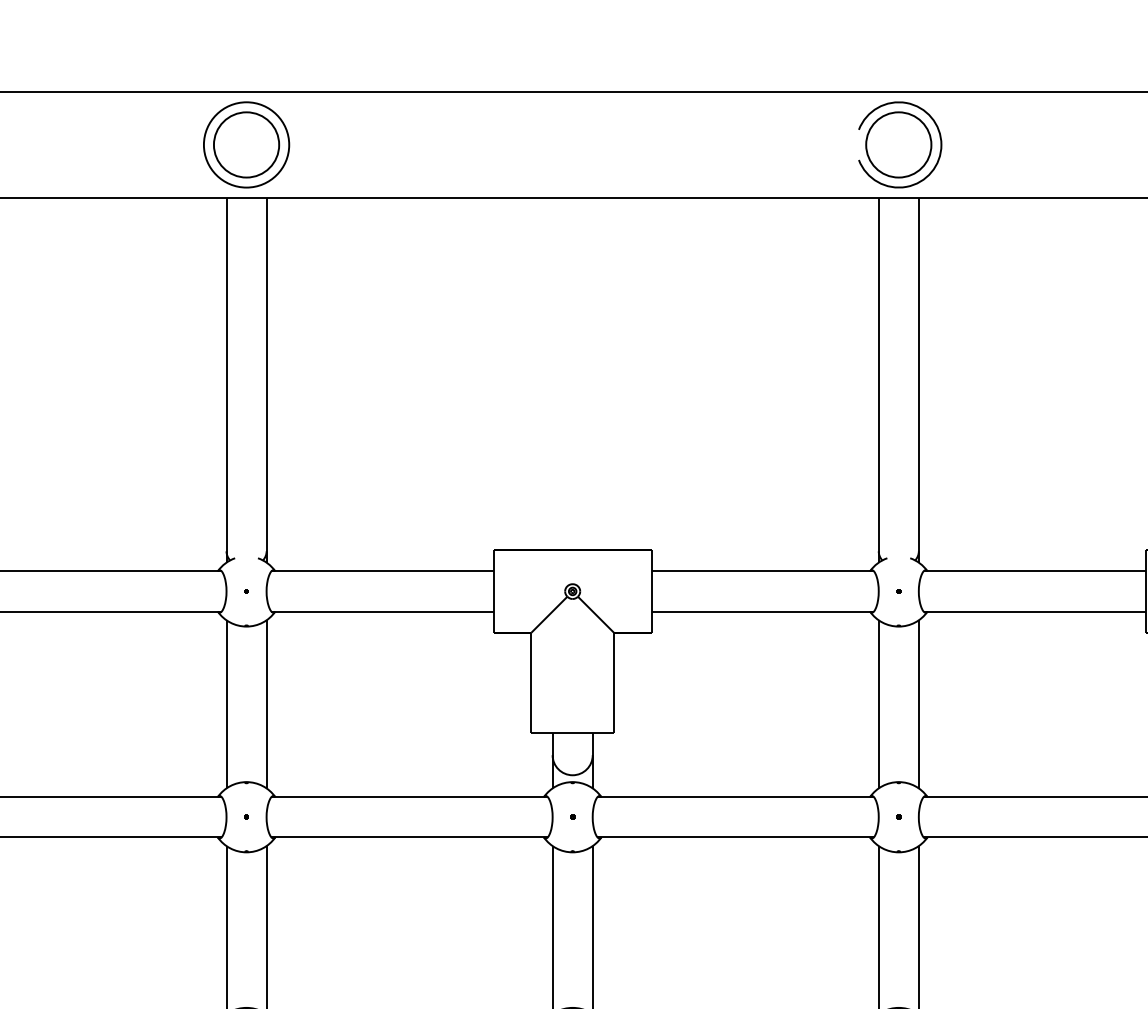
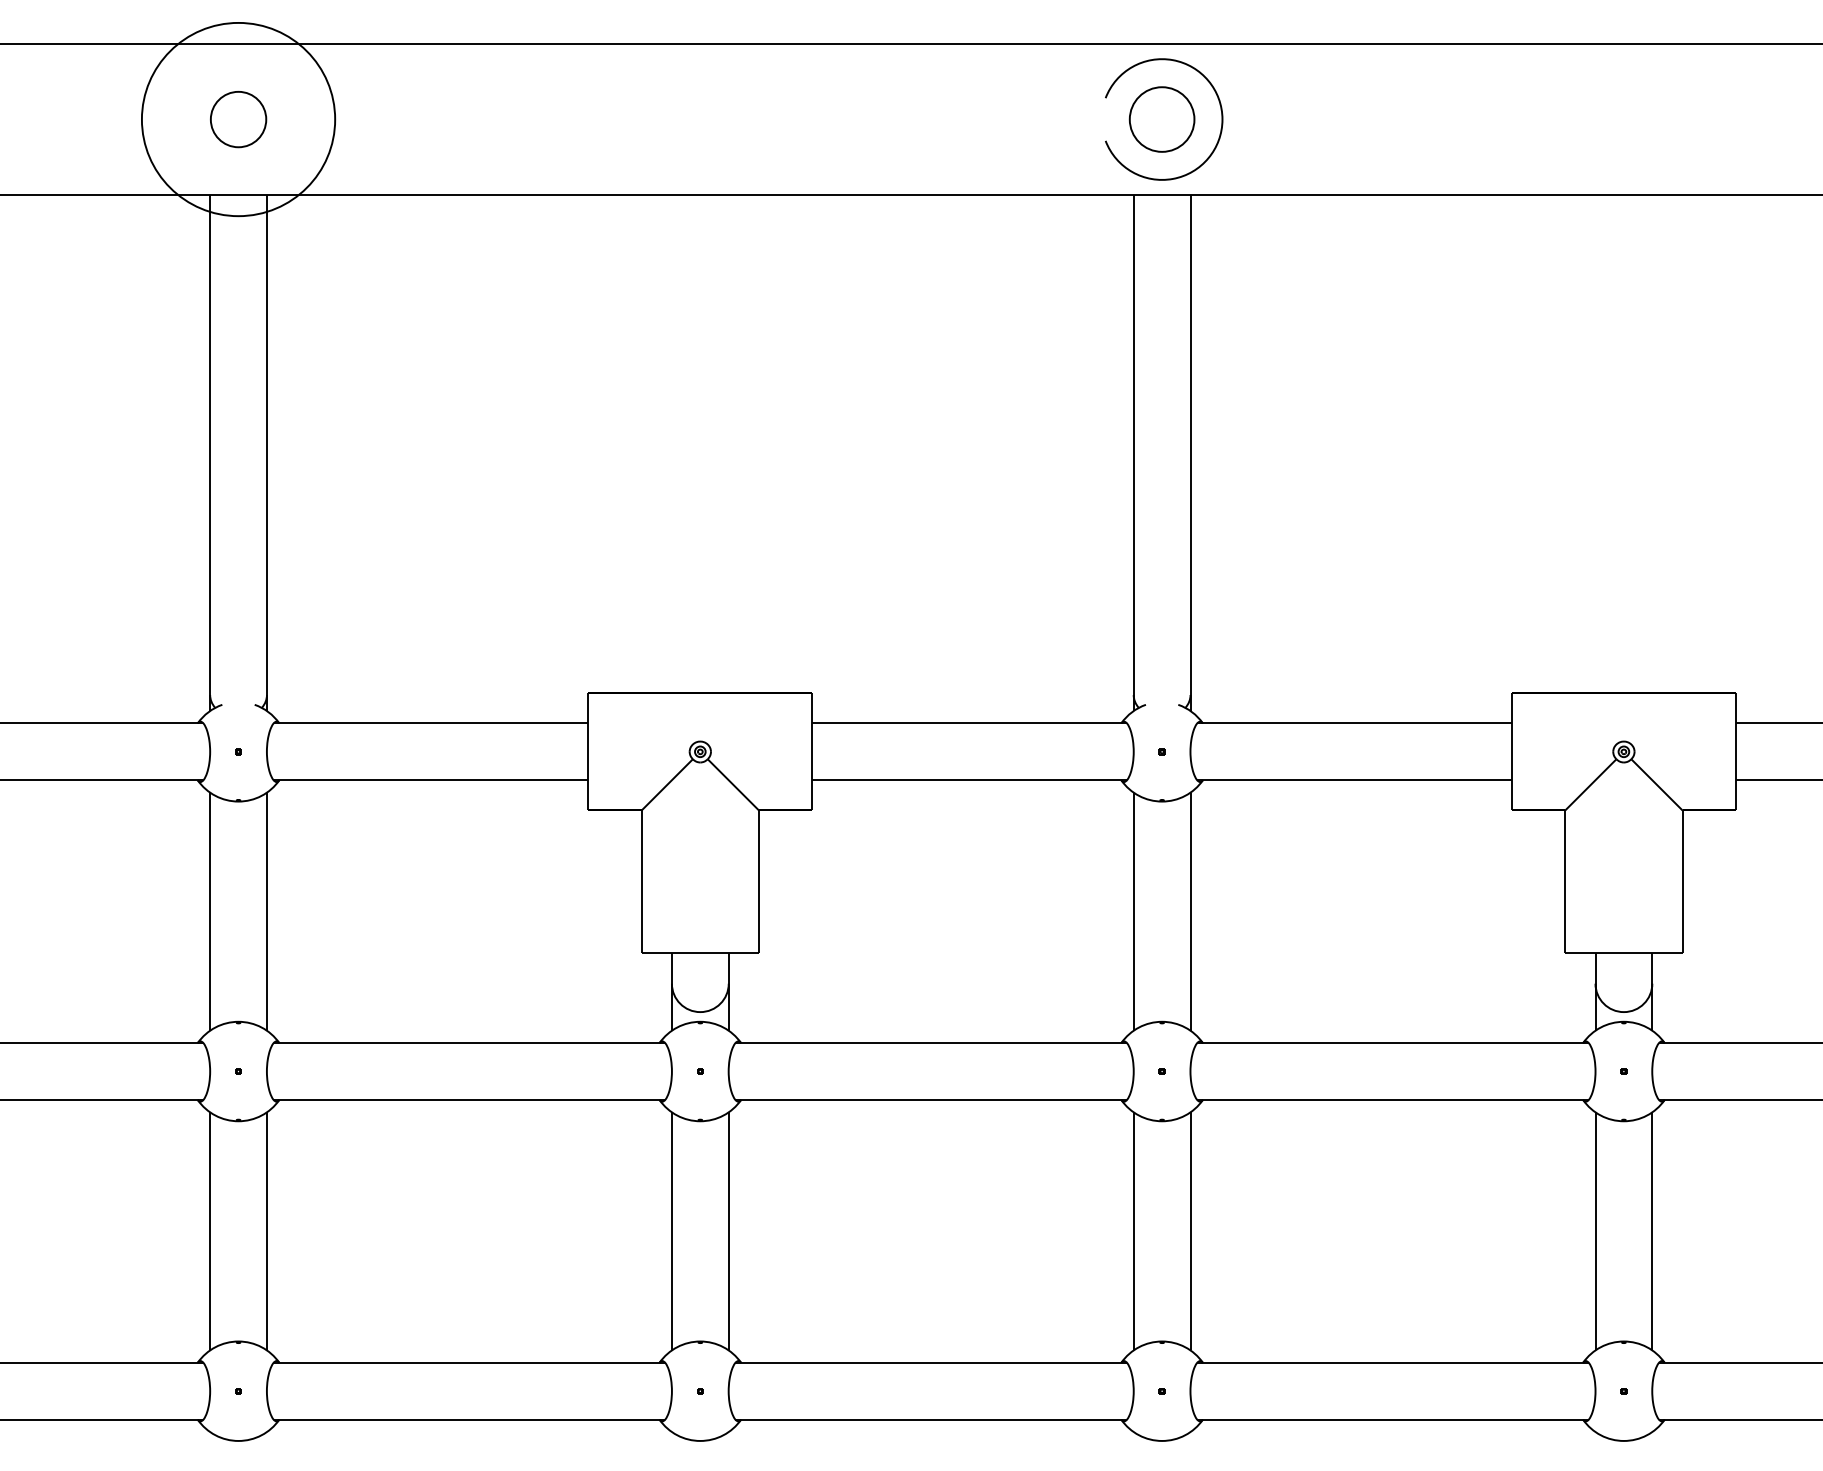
circle: (246, 144) -> (238, 119), size x0.6
circle: (246, 144) -> (238, 119), size x1.6
circle: (898, 144) -> (1161, 119), size x0.7

